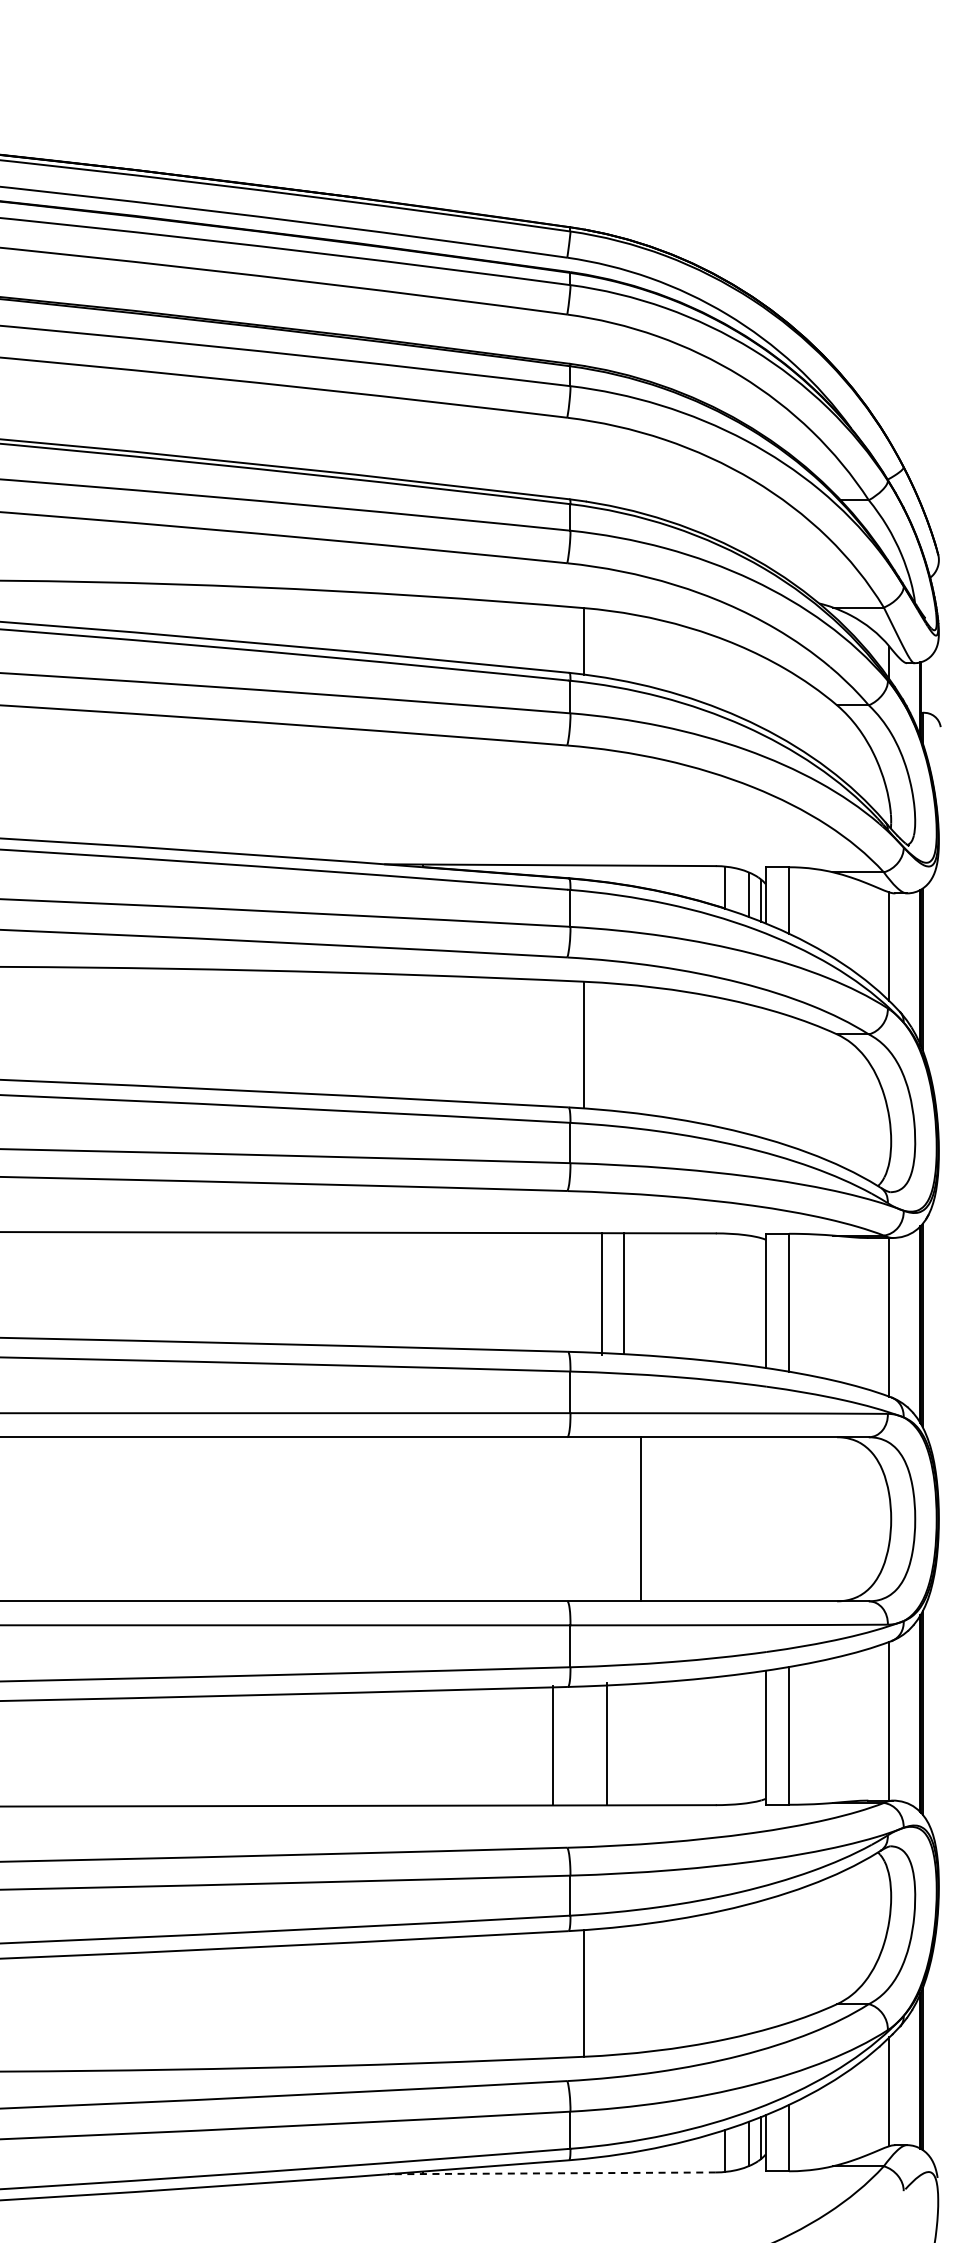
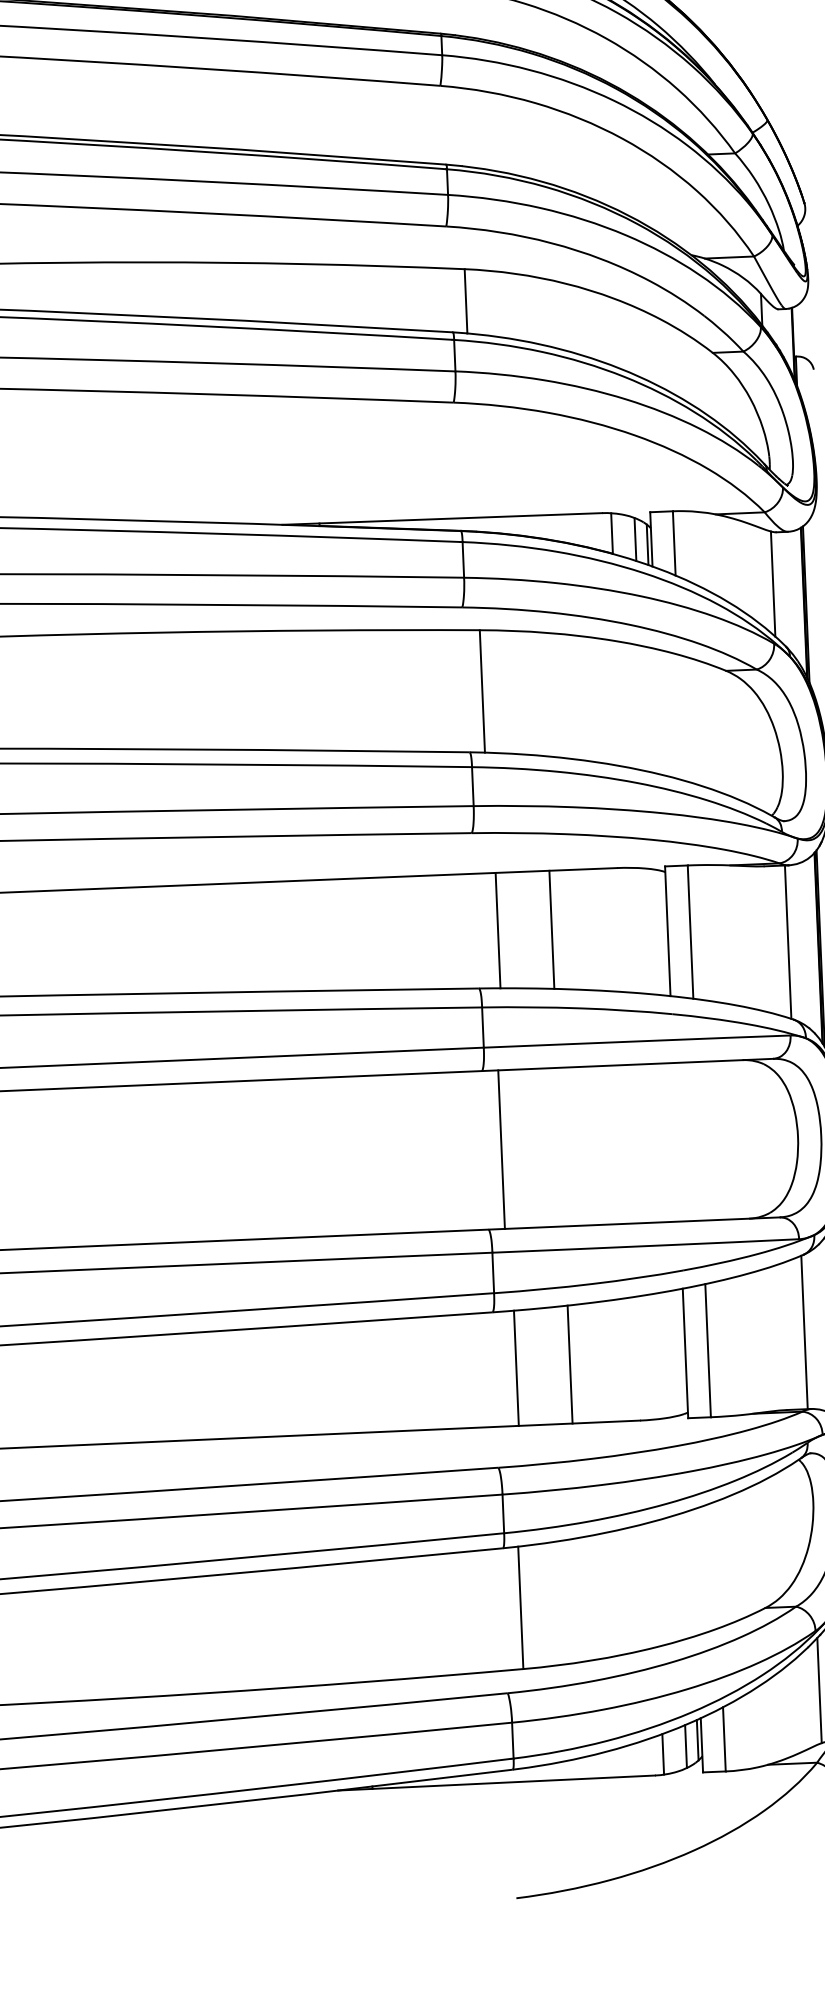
line: (624, 1292) -> (498, 930), moved
line: (601, 1294) -> (551, 929), moved
line: (641, 1519) -> (501, 1149), moved
line: (606, 1744) -> (569, 1364), moved
line: (553, 1745) -> (516, 1368), moved
line: (551, 2173) -> (496, 1783), dashed -> solid

